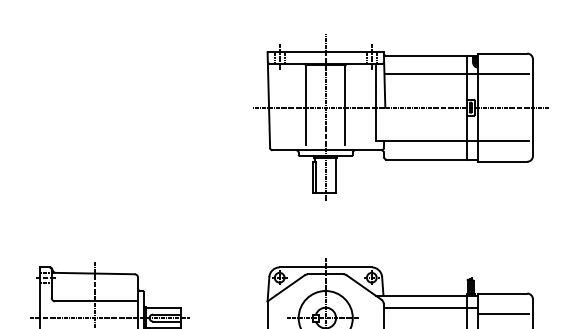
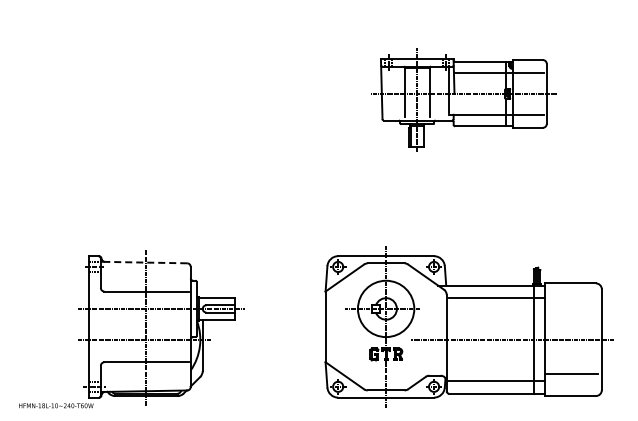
part: (400, 116) -> (463, 99), size x0.6
line: (93, 273) -> (144, 262), solid -> dashed
line: (502, 313) -> (570, 304), removed

